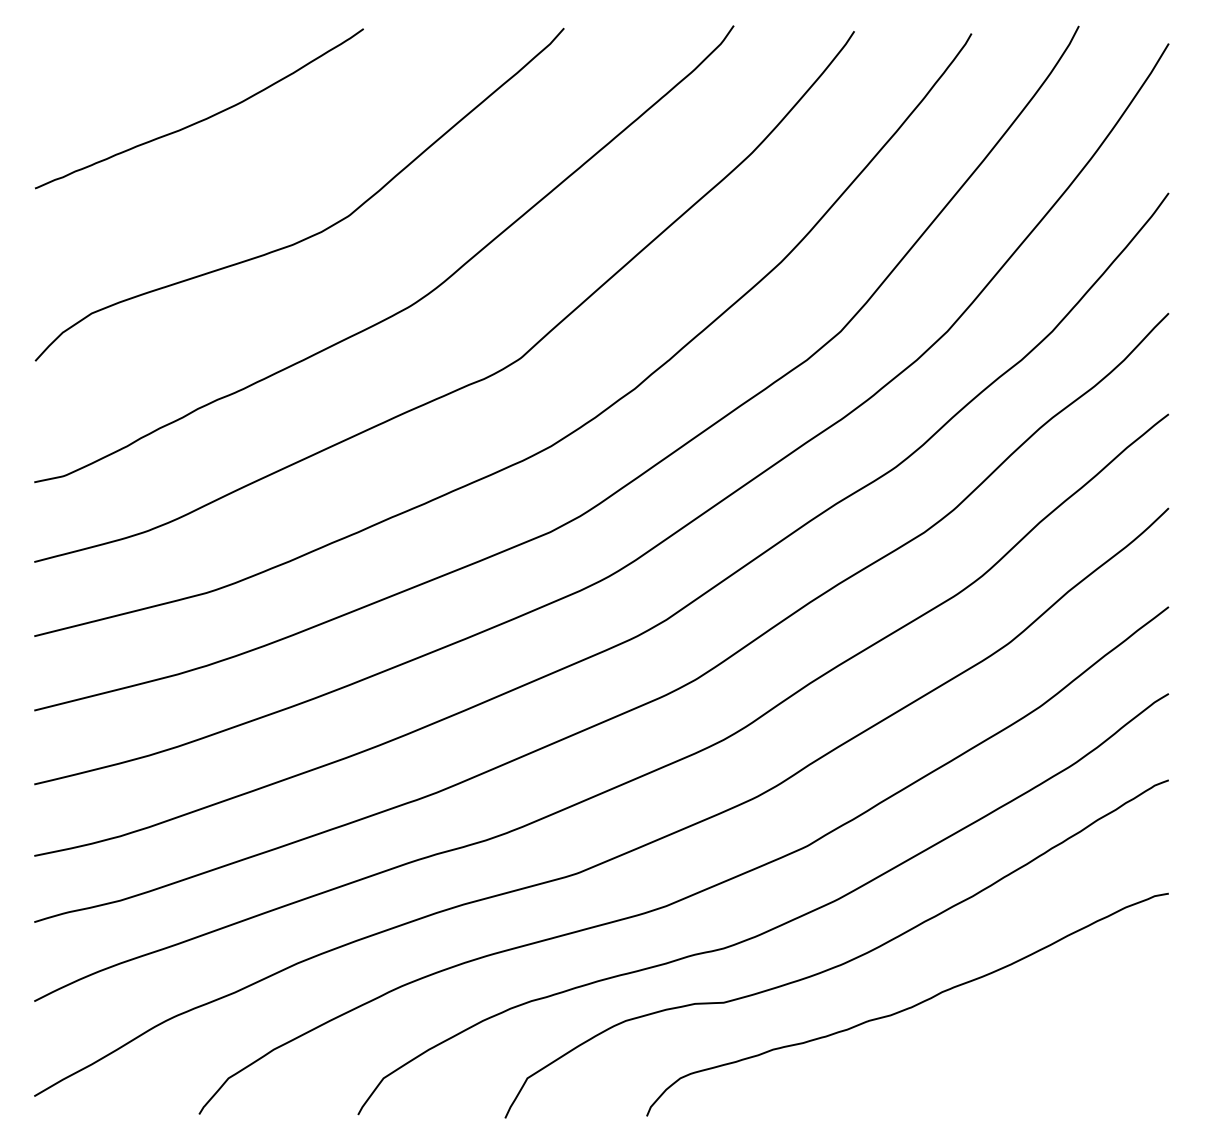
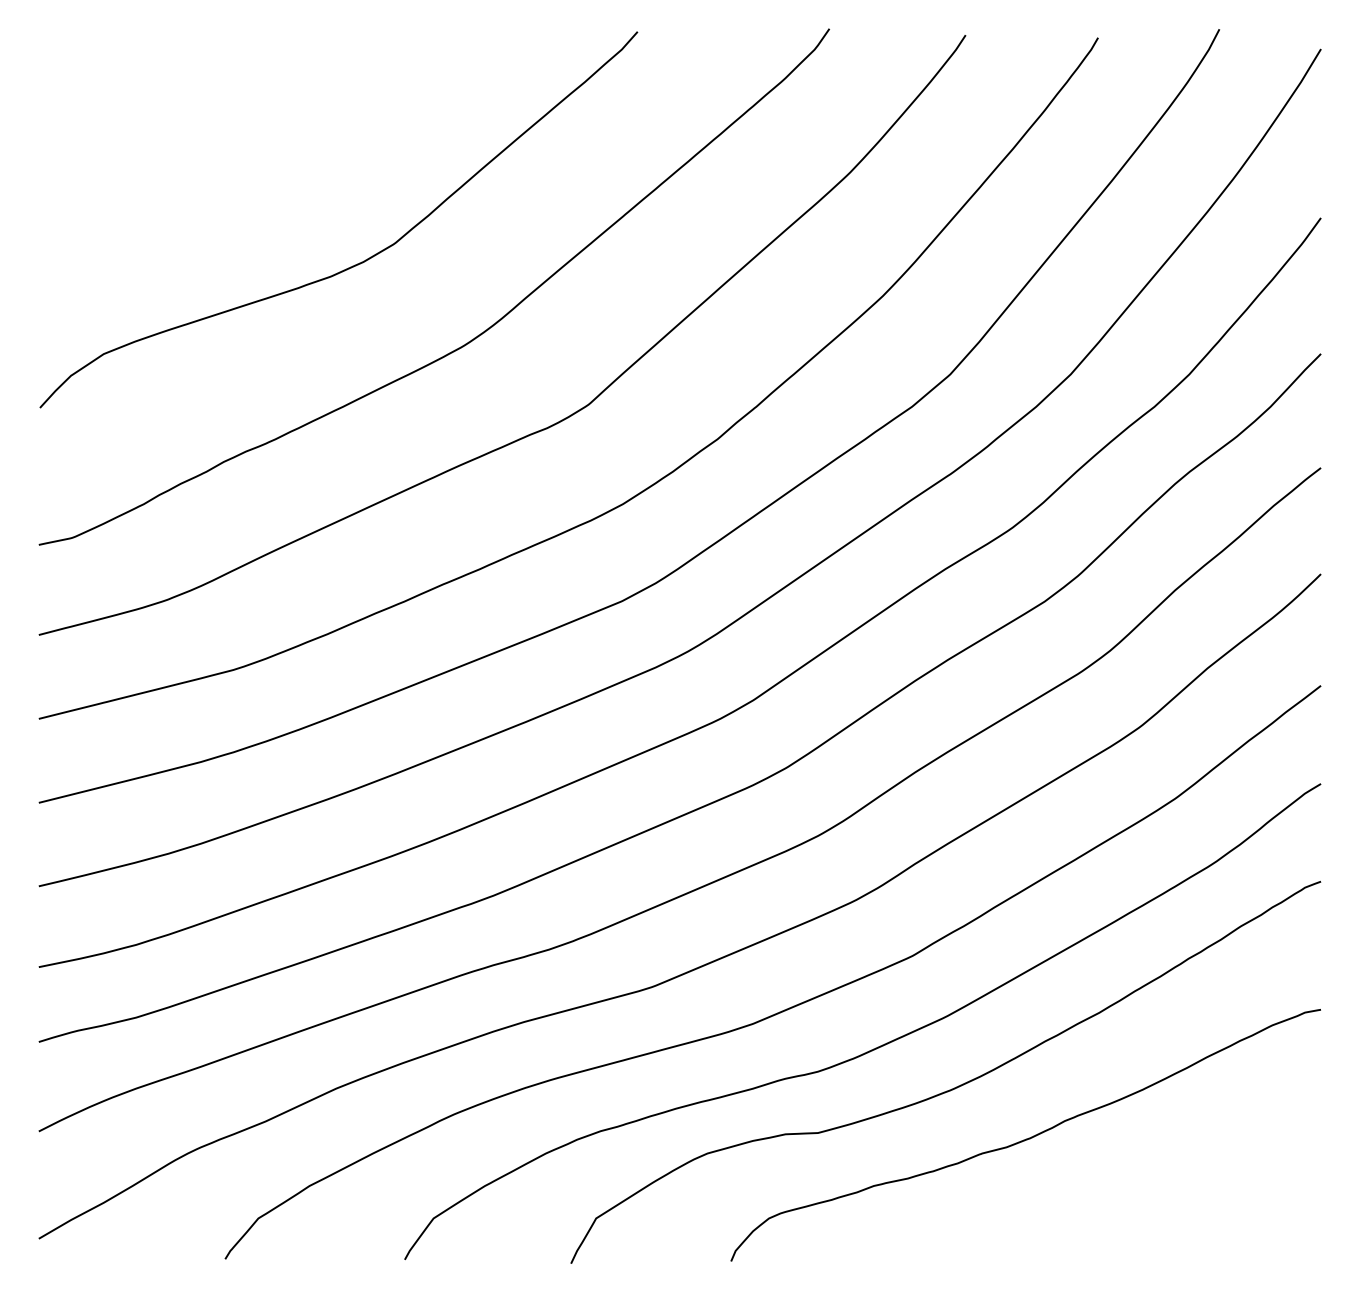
curve: (204, 118) -> (231, 133), removed

